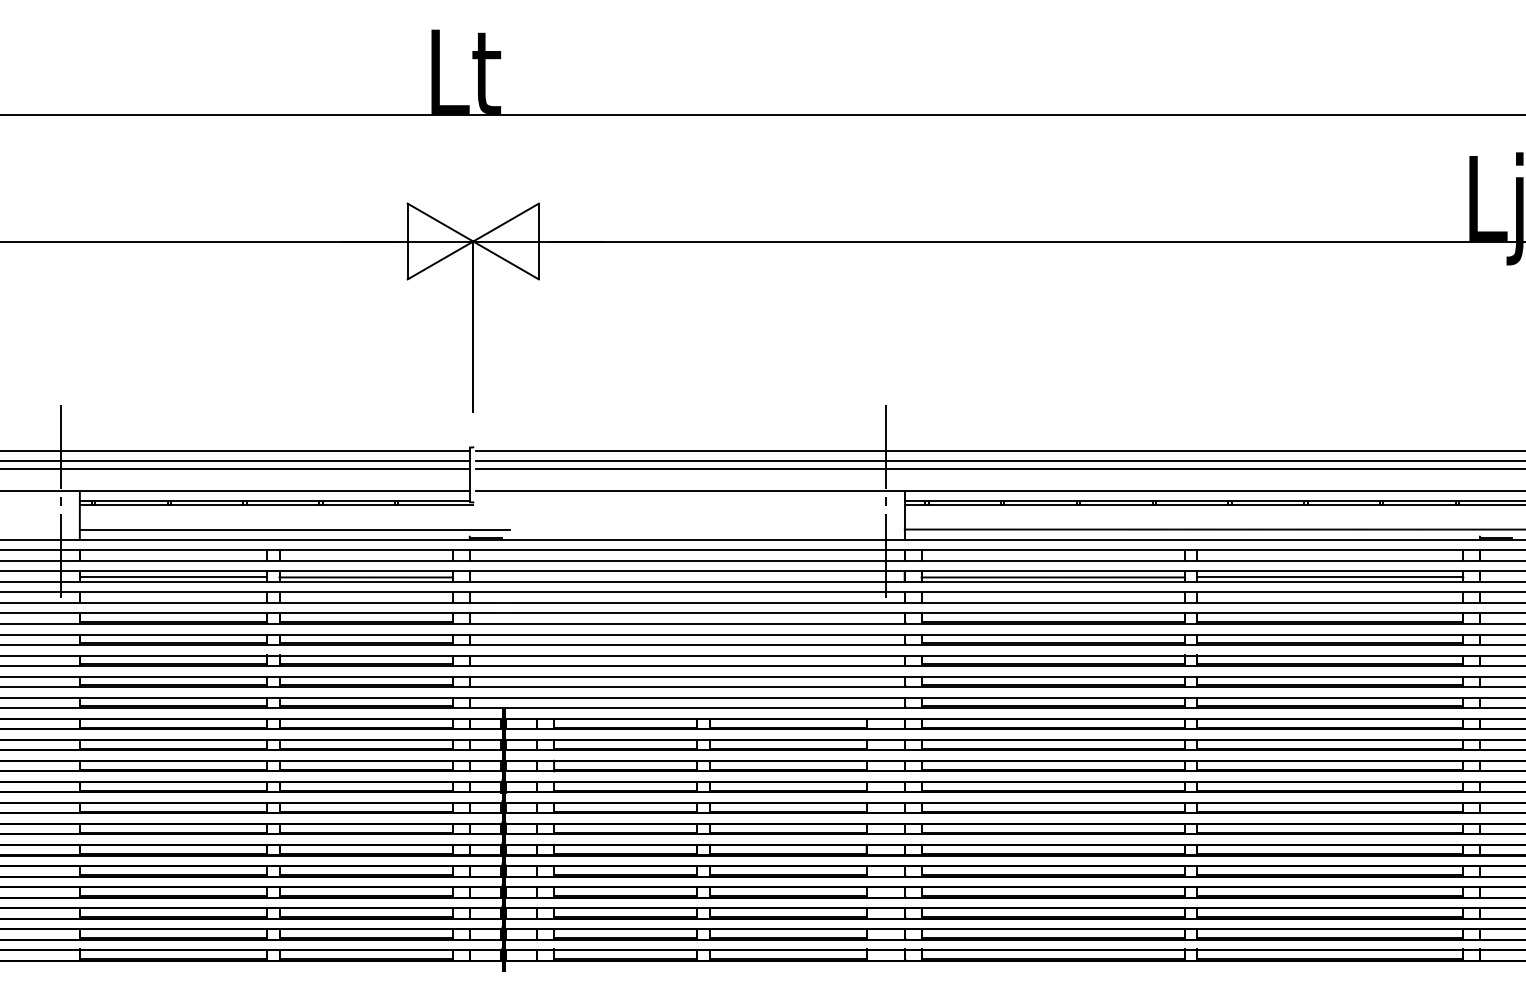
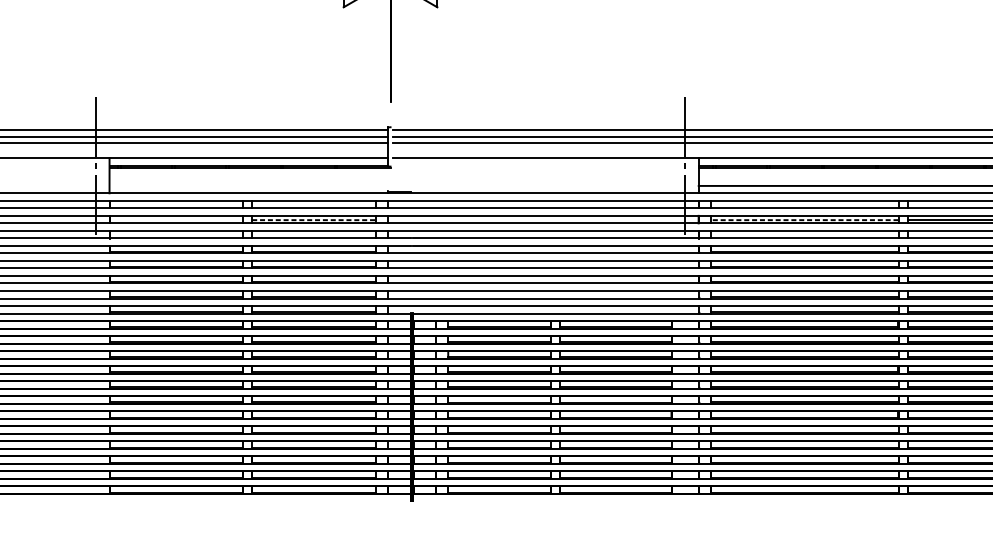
line: (294, 529) -> (262, 185), removed
line: (172, 577) -> (175, 220), removed
line: (366, 577) -> (314, 220), solid -> dashed
line: (1052, 577) -> (804, 220), solid -> dashed

